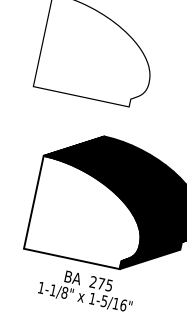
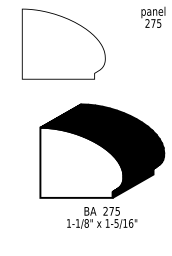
text: (87, 289) -> (102, 217), moved

